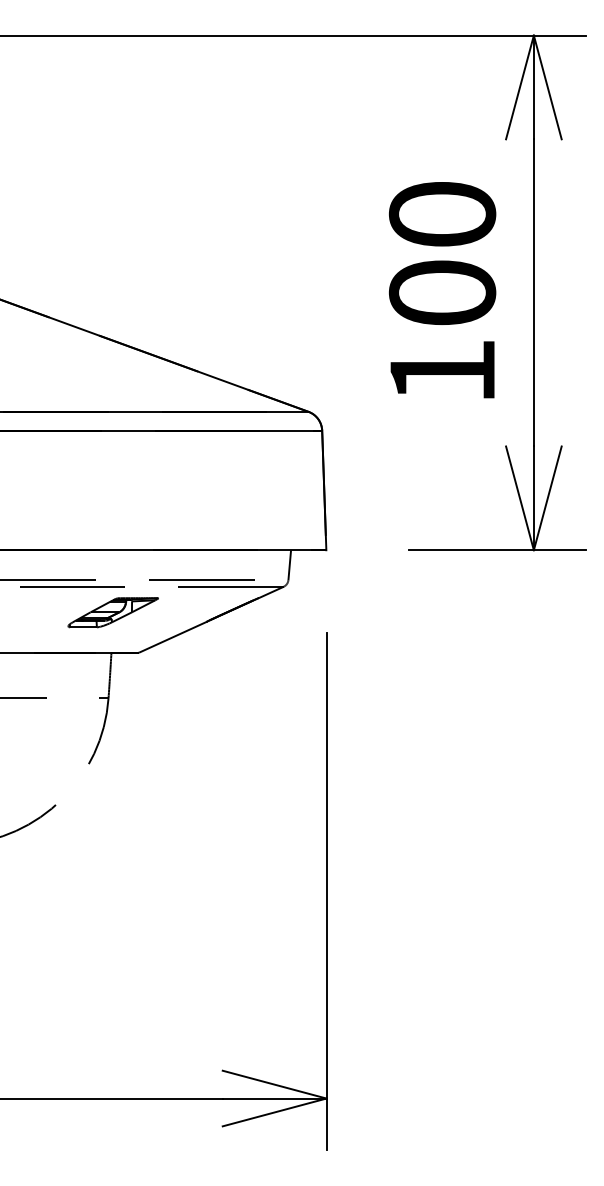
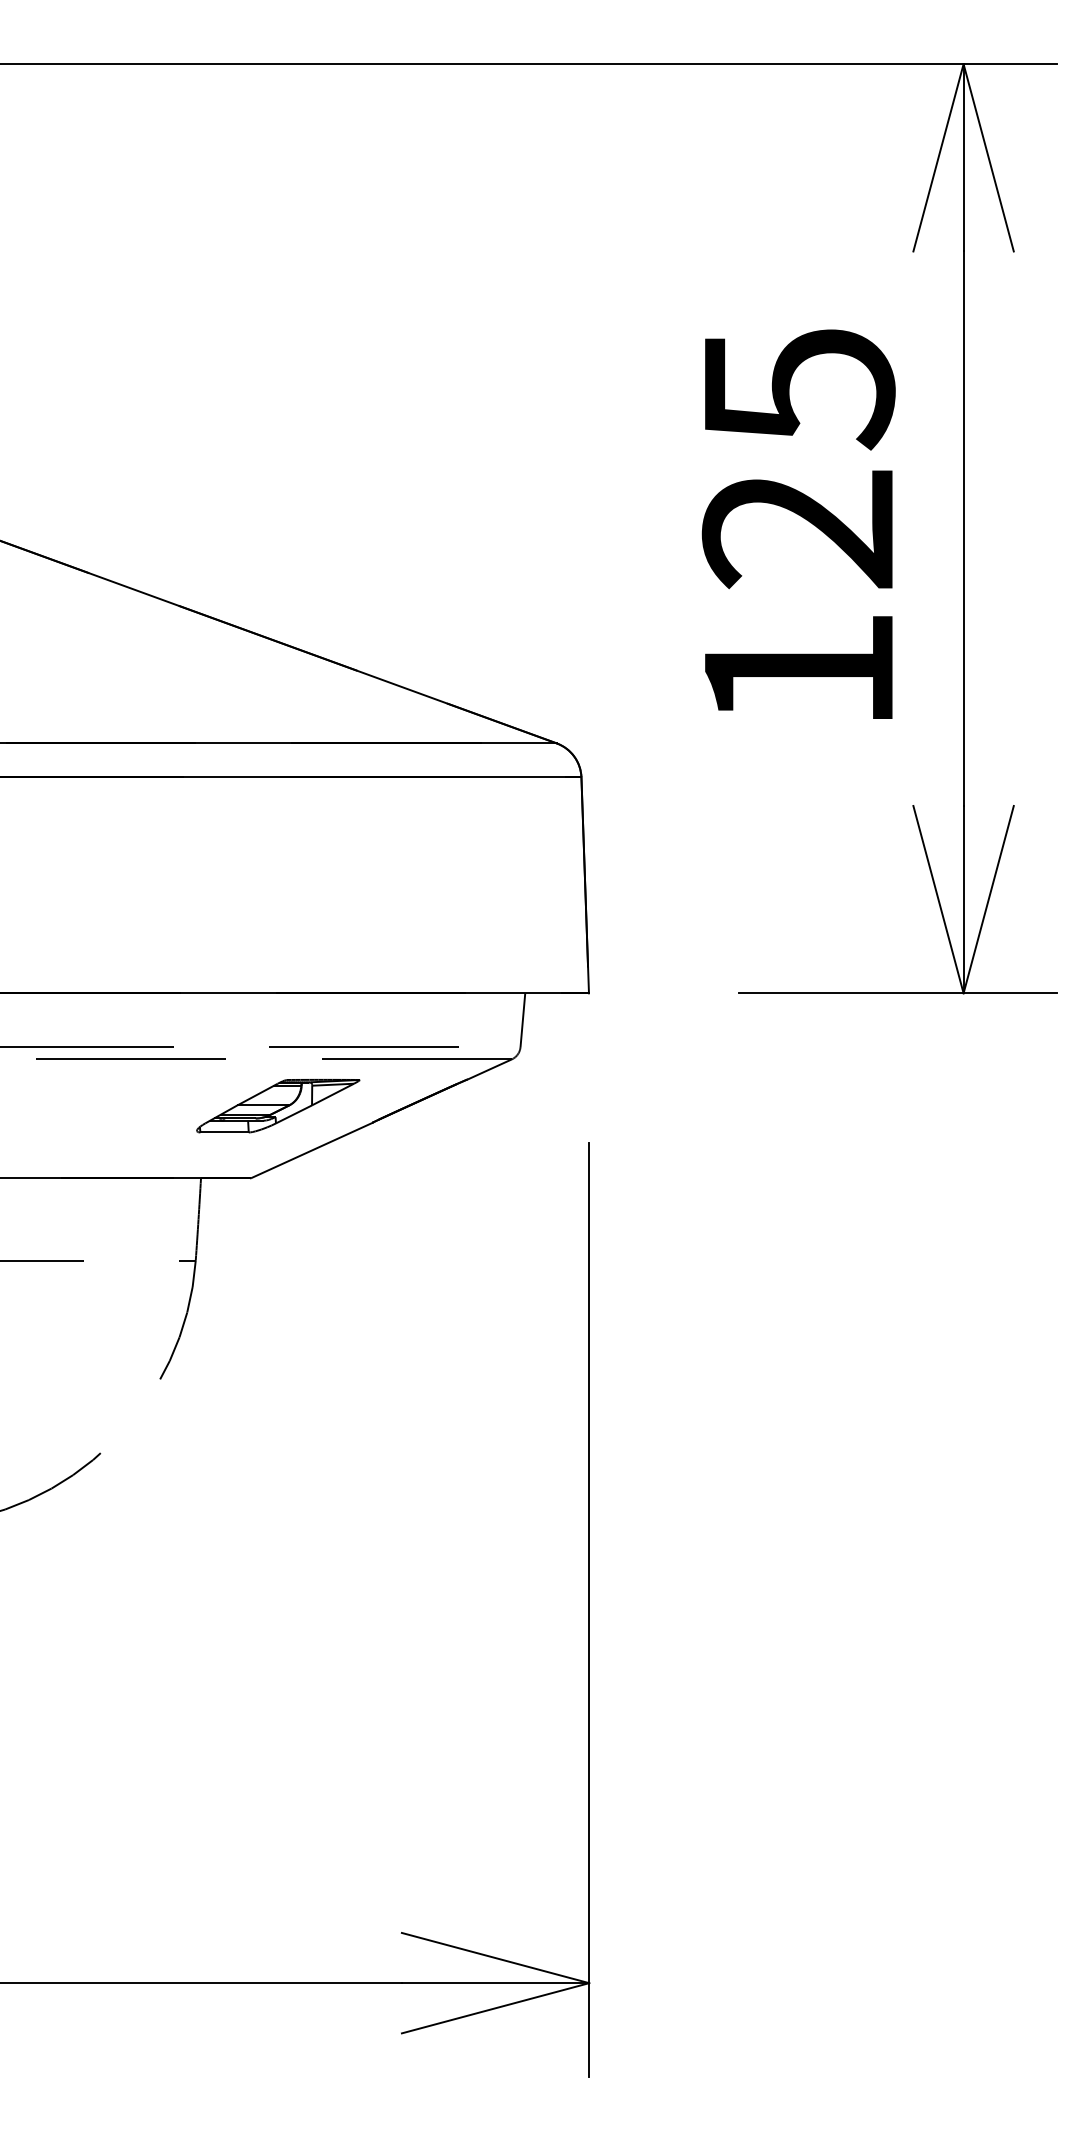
text: (442, 254) -> (798, 459), 100 -> 125
part: (112, 612) -> (276, 1105), moved

